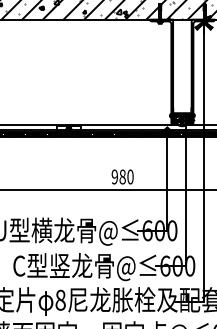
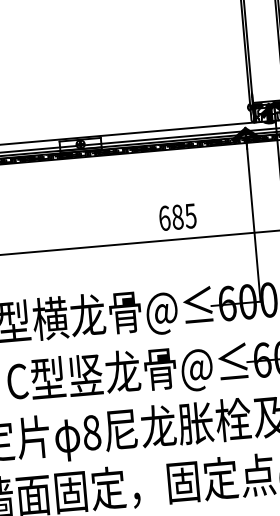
text: (122, 176) -> (177, 216), 980 -> 685

